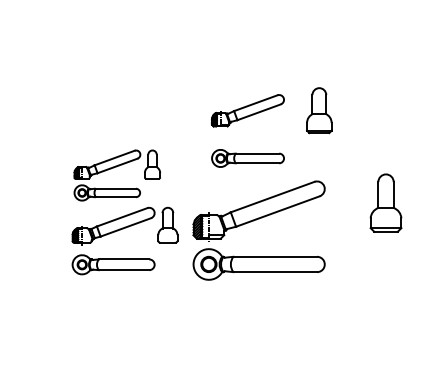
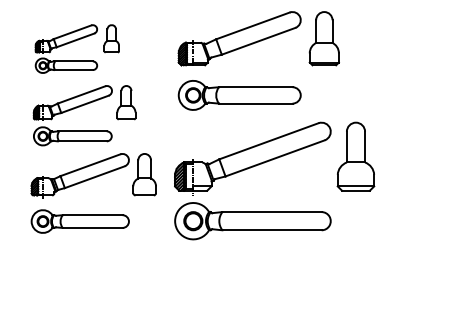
part: (247, 110) -> (239, 38), size x1.43
part: (109, 113) -> (75, 42), added
part: (247, 158) -> (239, 95), size x1.43
part: (385, 202) -> (355, 155), moved

